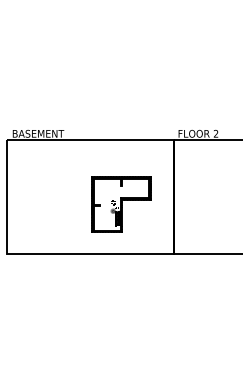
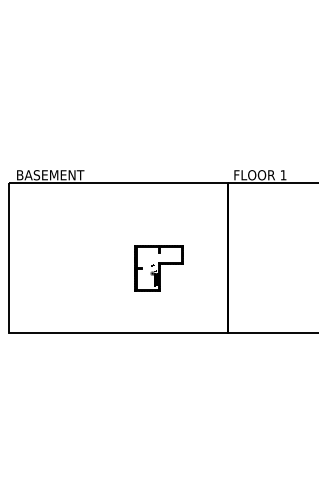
text: (216, 134) -> (283, 175), 2 -> 1
part: (120, 204) -> (158, 268), size x0.62

